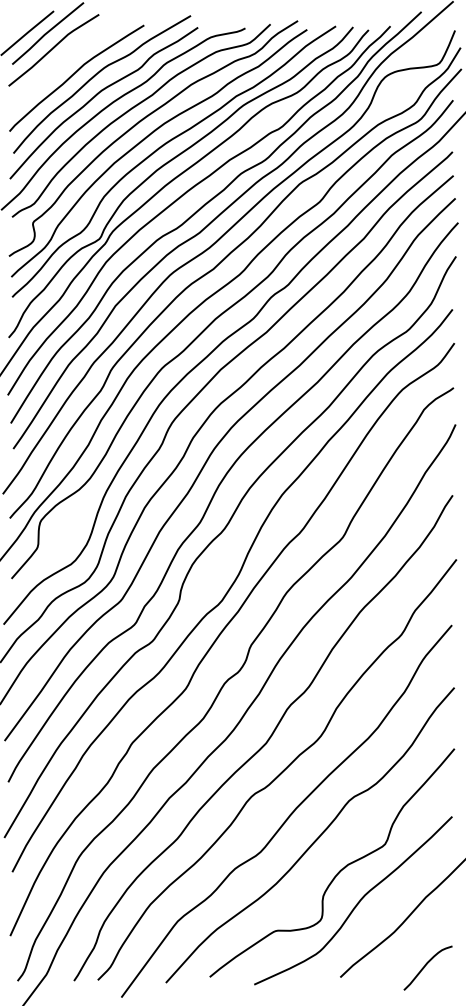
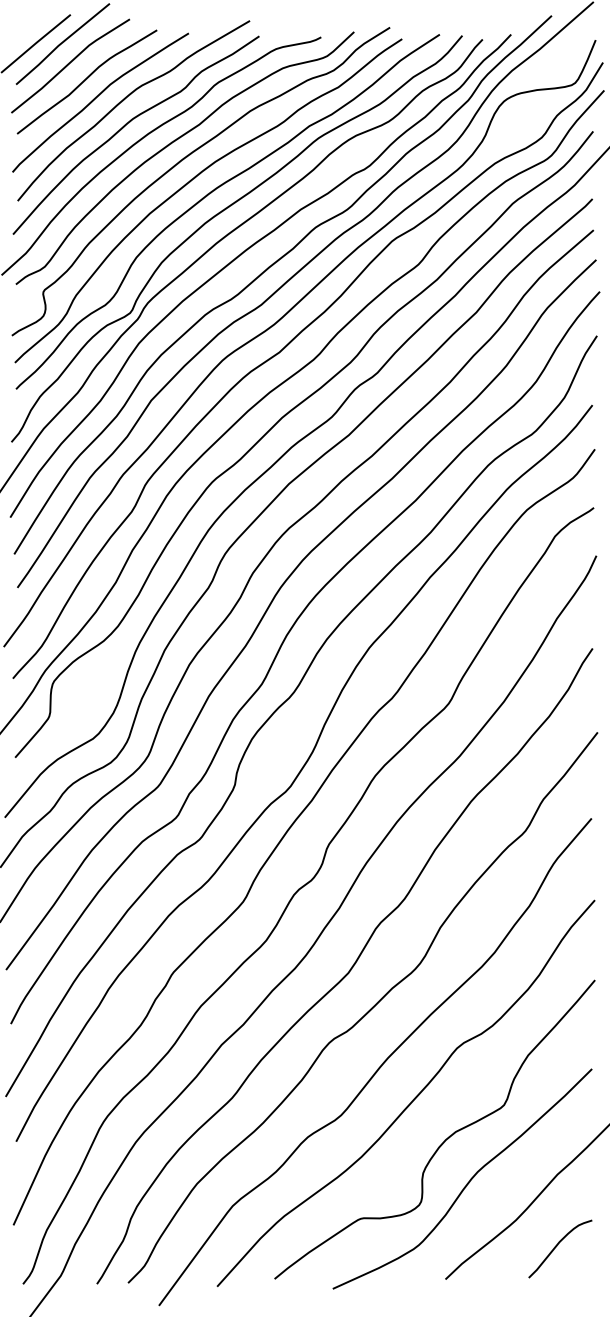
curve: (65, 61) -> (85, 80), added
curve: (426, 965) -> (558, 1245), moved

